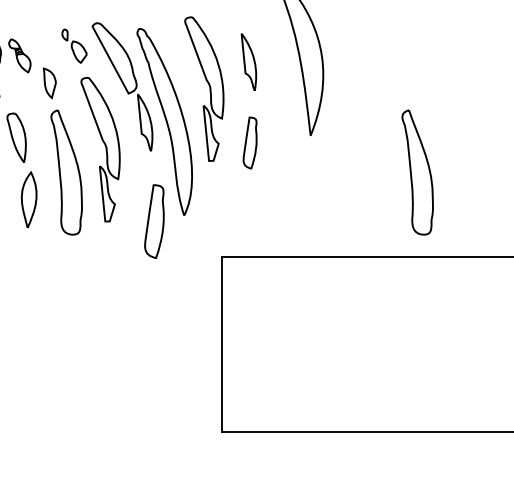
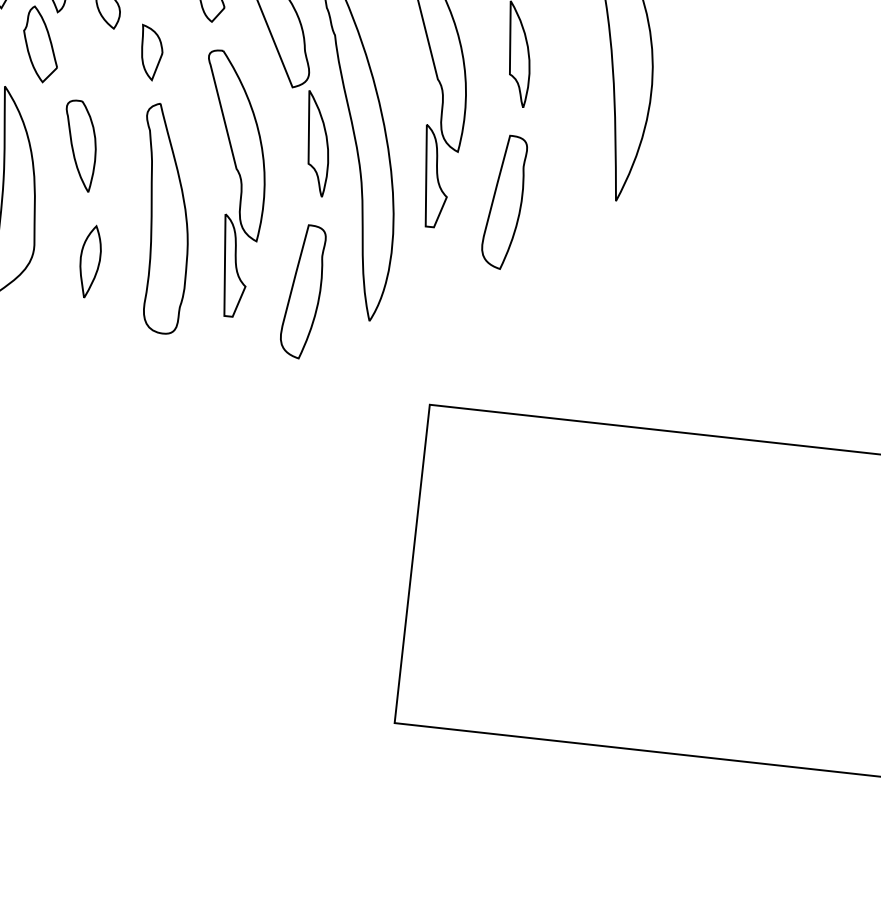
part: (249, 142) -> (503, 201), size x1.43
part: (417, 172) -> (803, 289), removed
part: (29, 200) -> (90, 262), size x0.71
part: (154, 221) -> (303, 291), moved

